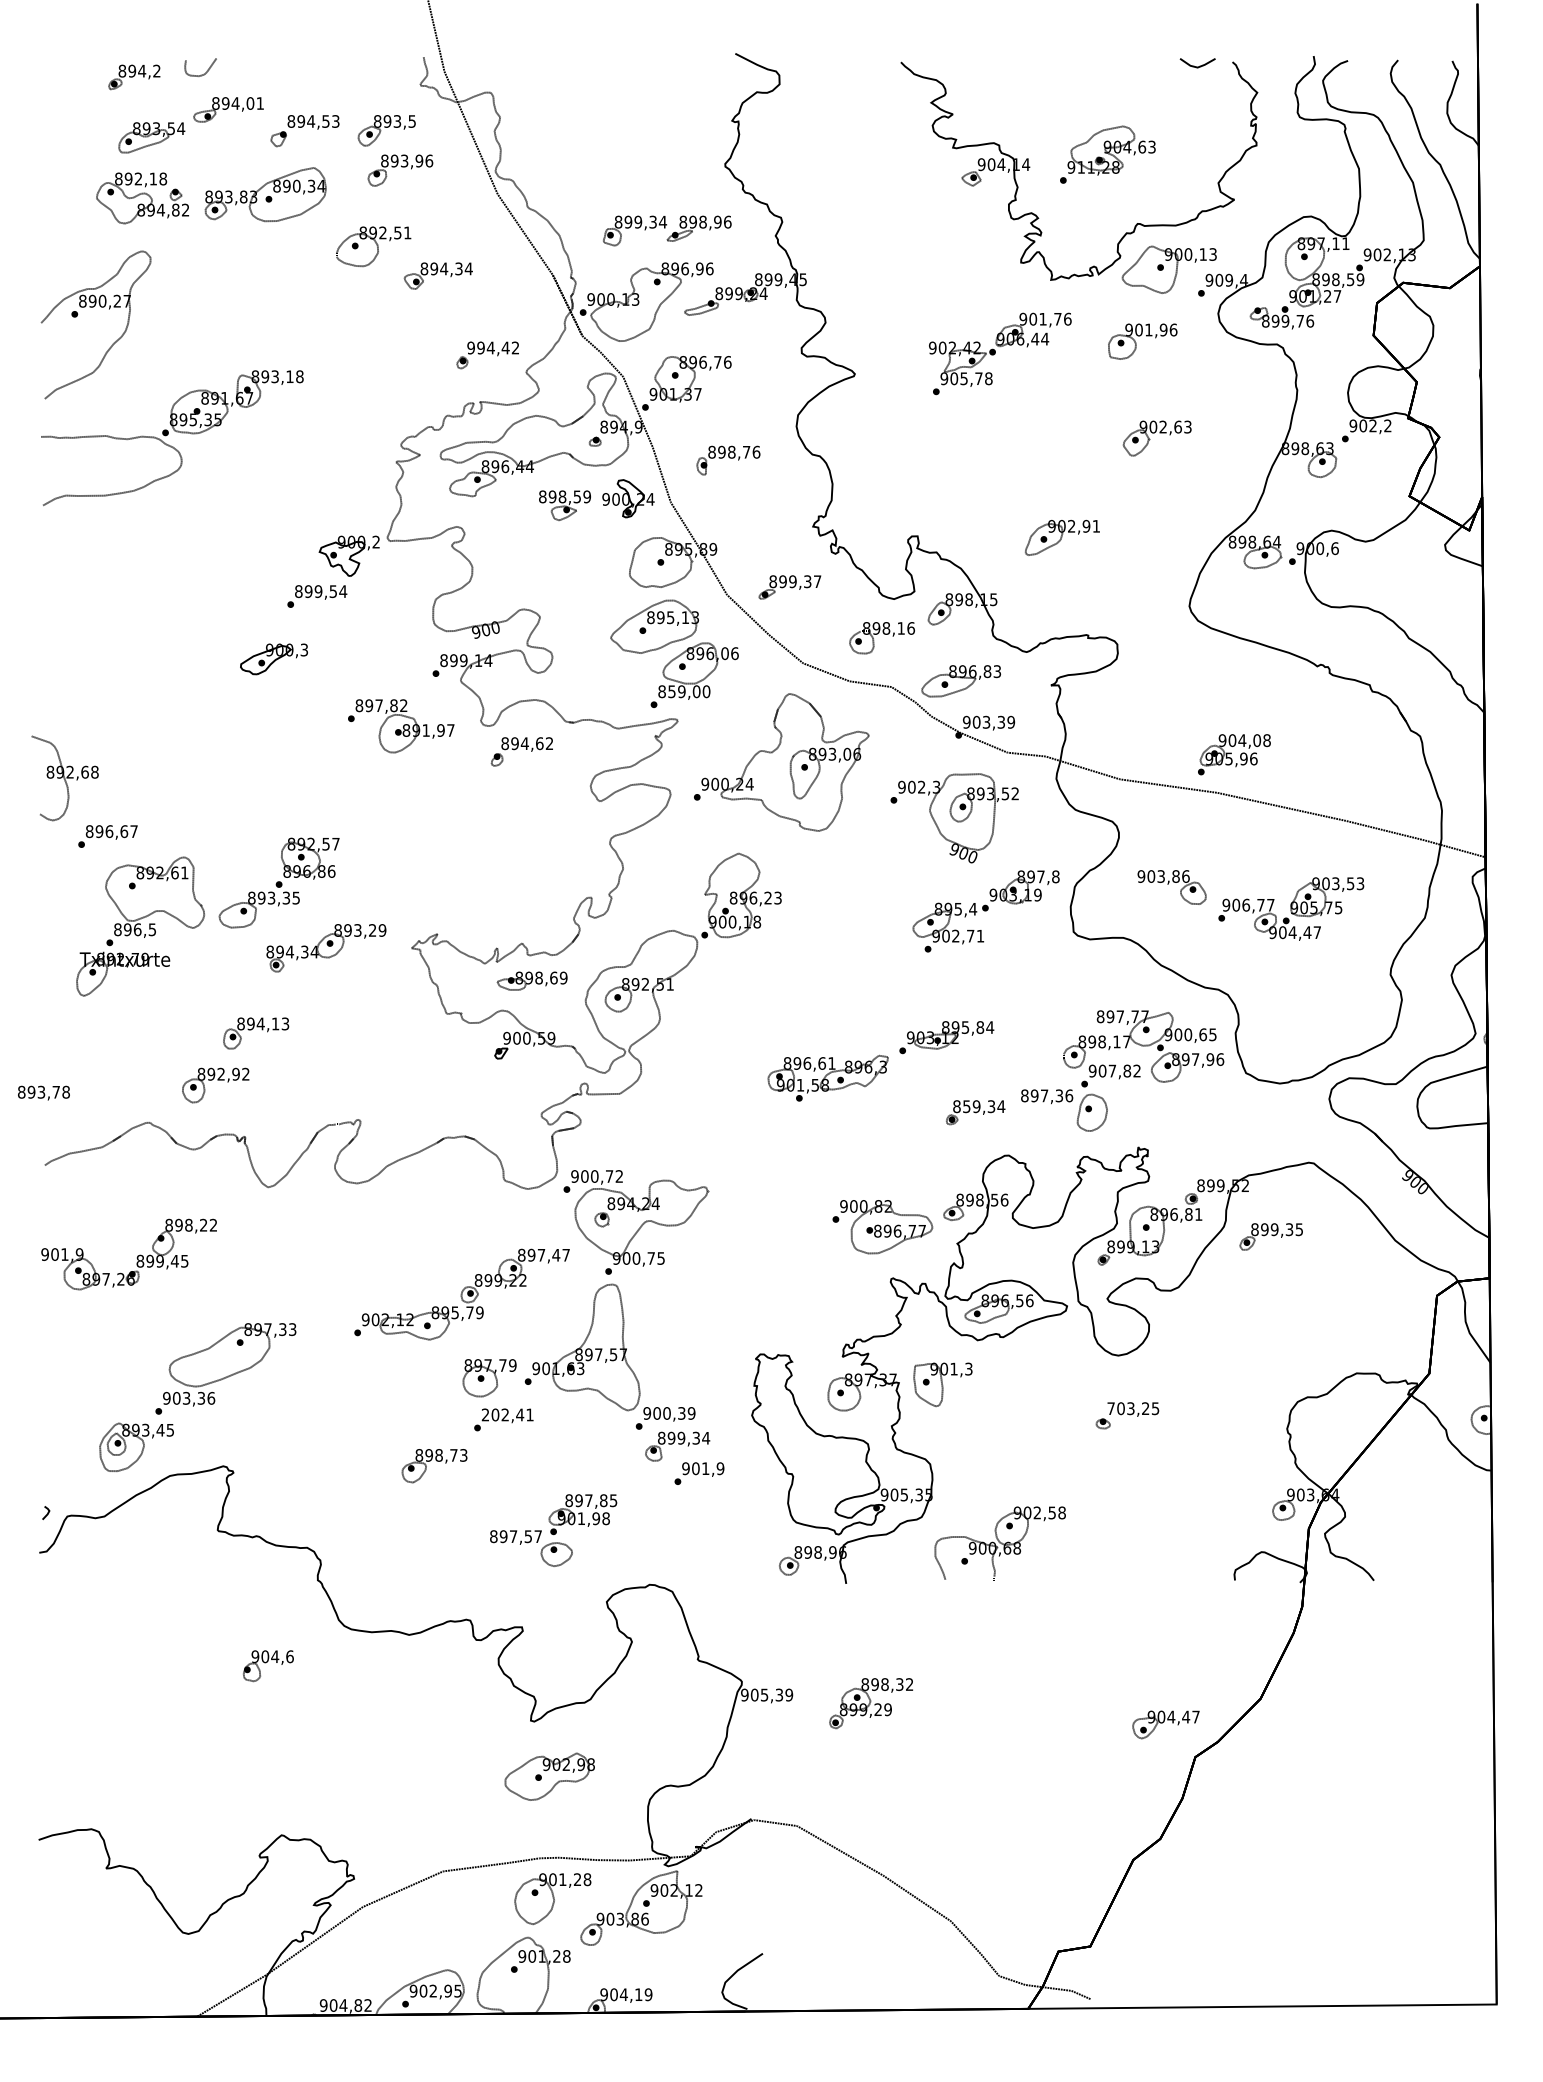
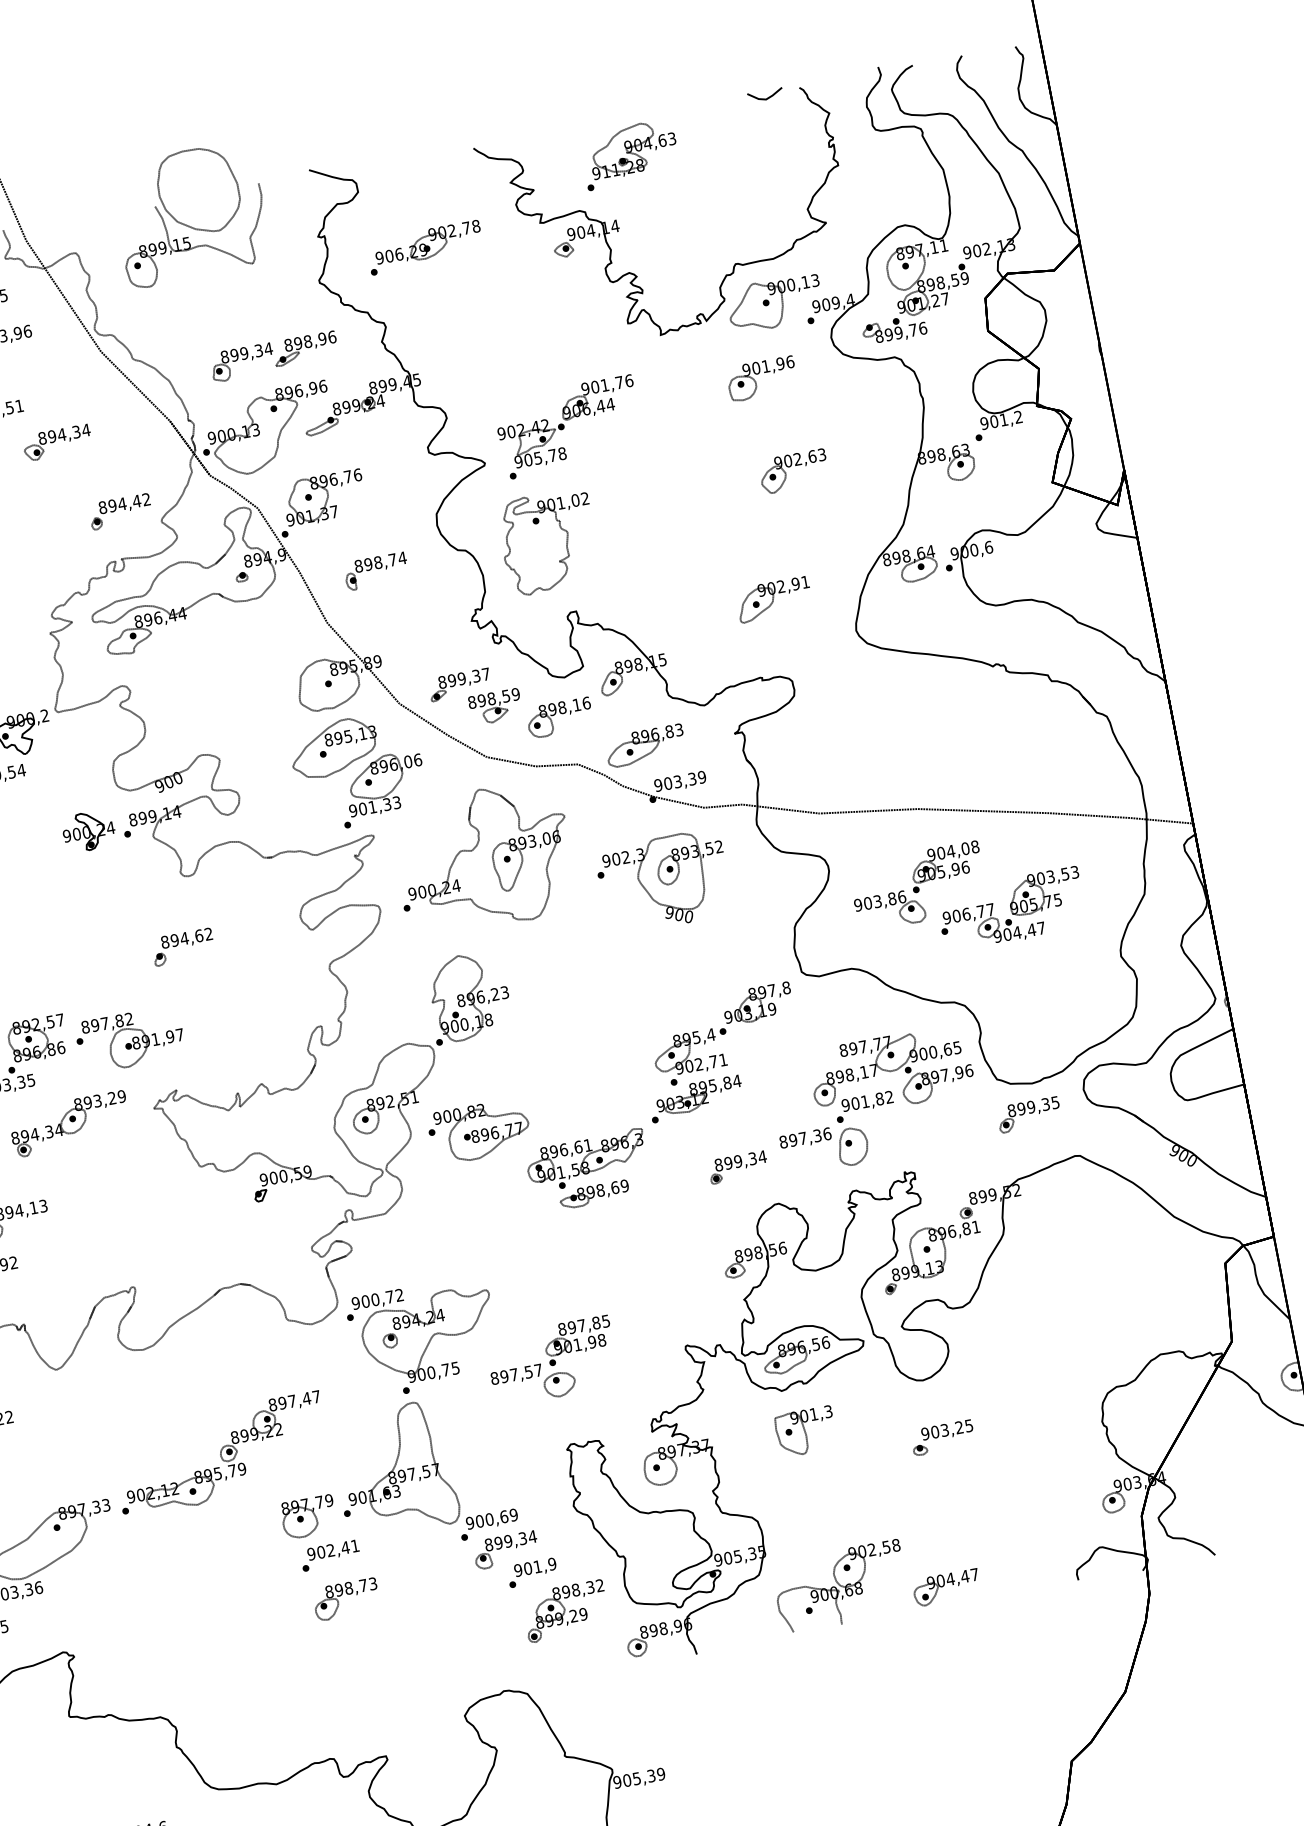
part: (610, 75) -> (190, 214), added
part: (835, 151) -> (425, 248), added
part: (1107, 154) -> (629, 154), moved
text: (470, 347) -> (102, 507), 994,42 -> 894,42
part: (1000, 353) -> (569, 426), moved
text: (1372, 425) -> (1003, 419), 902,2 -> 901,2
text: (756, 451) -> (402, 557), 898,76 -> 898,74
part: (903, 463) -> (549, 542), added
part: (628, 498) -> (88, 831), moved
part: (564, 505) -> (495, 706), moved
part: (1062, 537) -> (774, 599), moved
text: (684, 691) -> (375, 806), 859,00 -> 901,33
part: (401, 726) -> (130, 1039), moved
part: (521, 751) -> (182, 946), moved
part: (1234, 754) -> (945, 866), moved
part: (985, 911) -> (723, 1034), moved
part: (531, 980) -> (593, 1194), moved
text: (1112, 1070) -> (865, 1101), 907,82 -> 901,82
text: (966, 1106) -> (728, 1163), 859,34 -> 899,34
part: (882, 1227) -> (479, 1131), moved
part: (1270, 1236) -> (1028, 1114), moved
part: (461, 1294) -> (220, 1454), moved
part: (942, 1384) -> (805, 1431), moved
text: (1110, 1408) -> (924, 1433), 703,25 -> 903,25
text: (681, 1413) -> (503, 1516), 900,39 -> 900,69
text: (485, 1414) -> (311, 1553), 202,41 -> 902,41
part: (434, 1466) -> (346, 1600), moved
part: (553, 1530) -> (552, 1361), moved
part: (870, 1703) -> (565, 1611), moved
part: (1165, 1724) -> (946, 1587), moved

